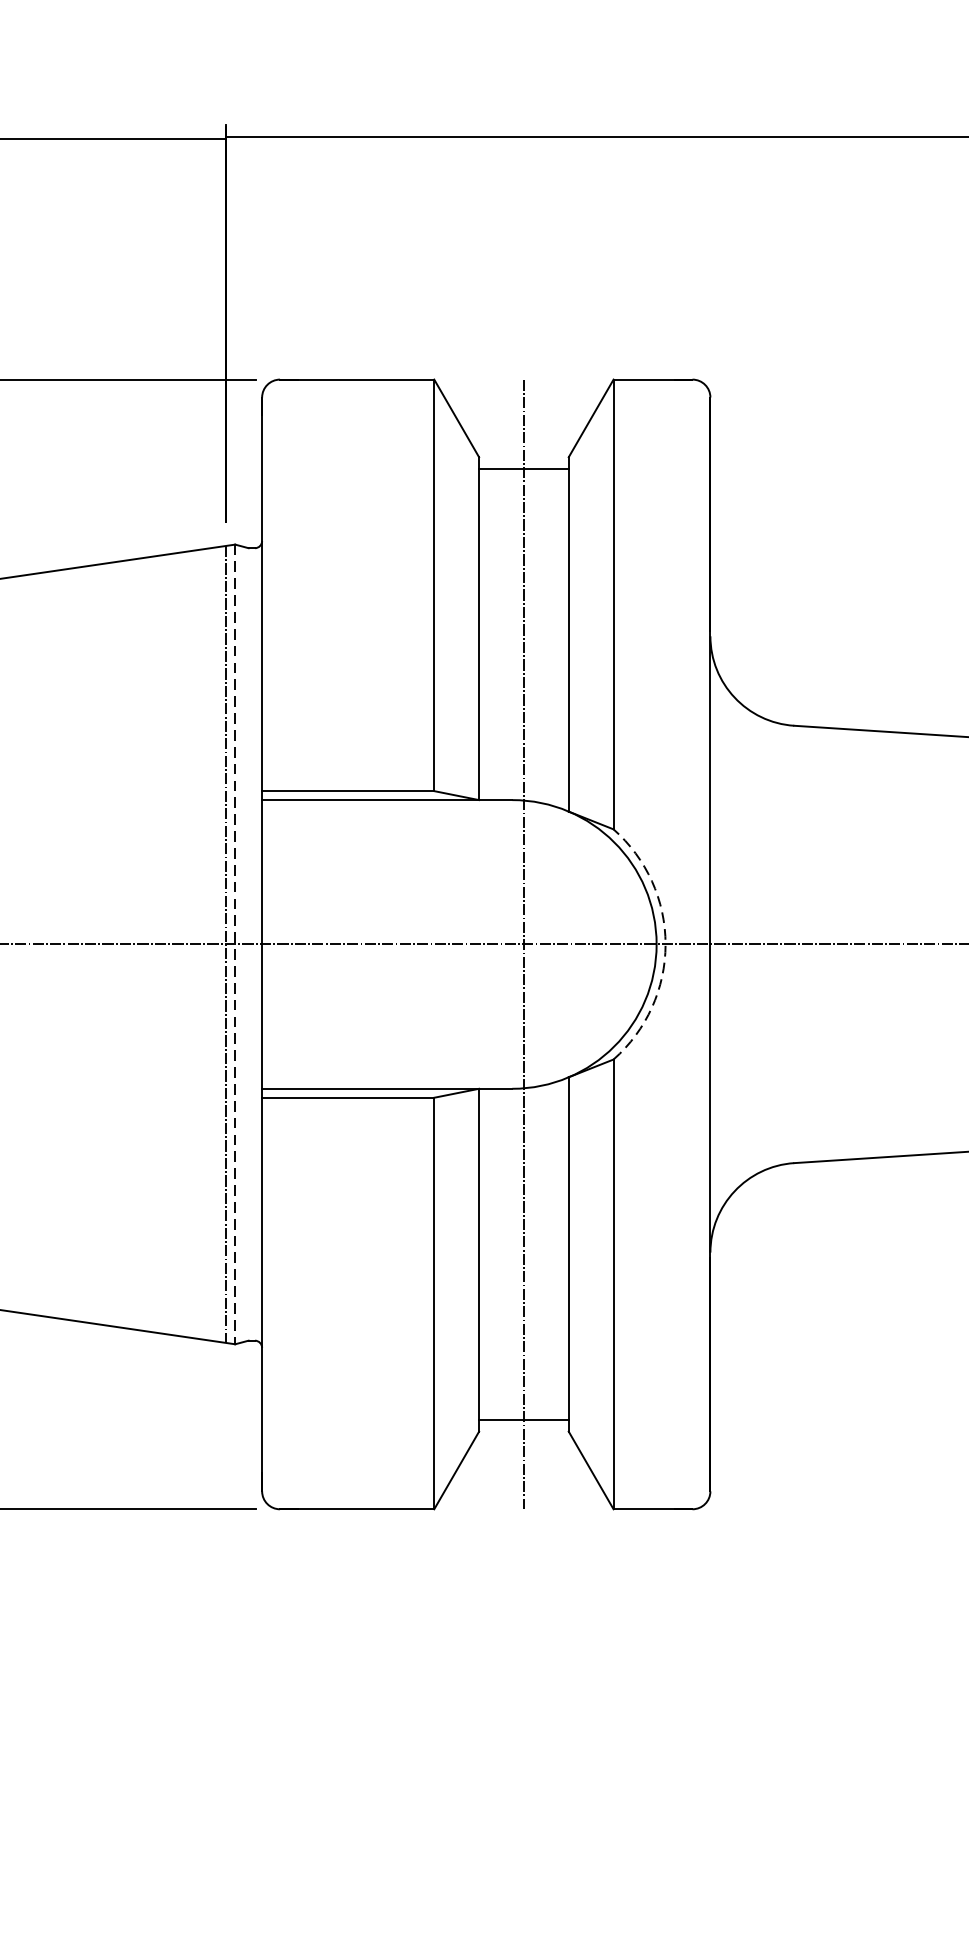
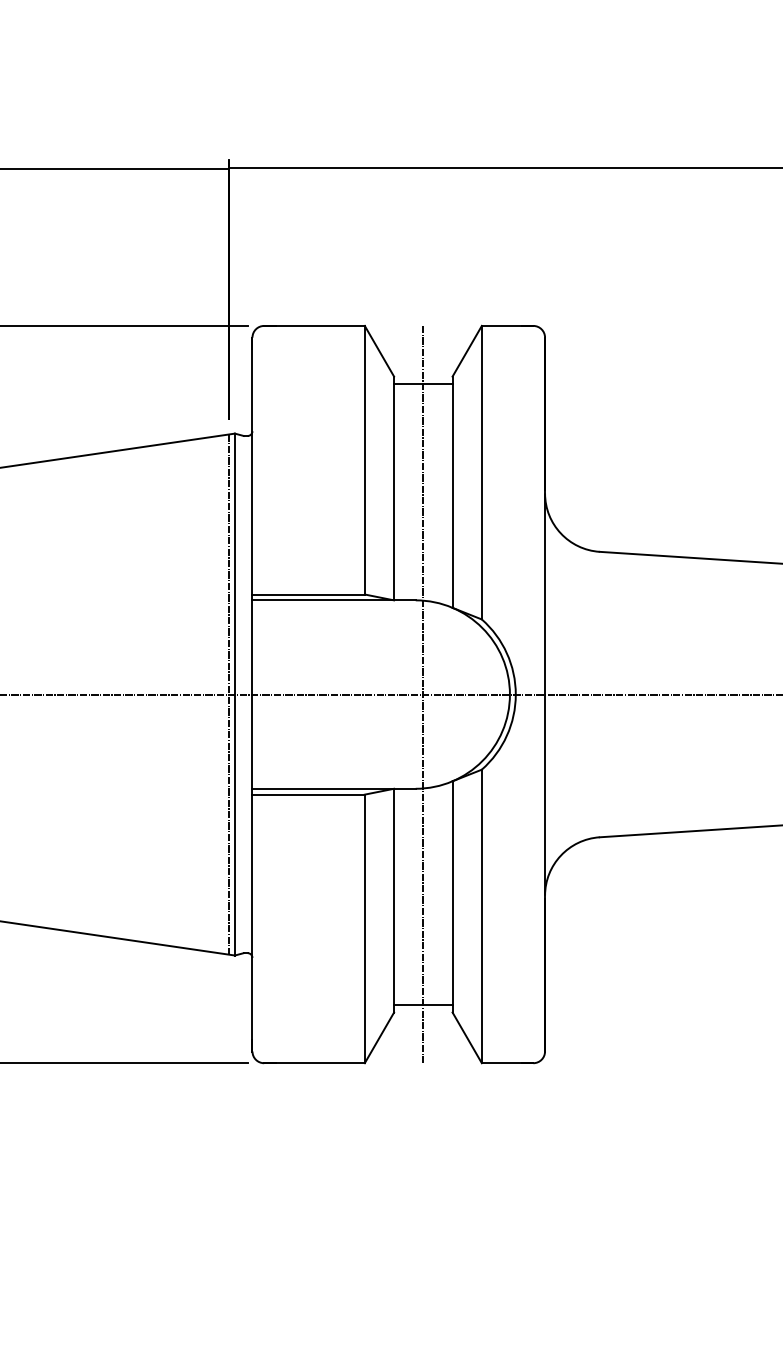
line: (234, 944) -> (234, 694), dashed -> solid
arc: (665, 944) -> (515, 694), dashed -> solid

